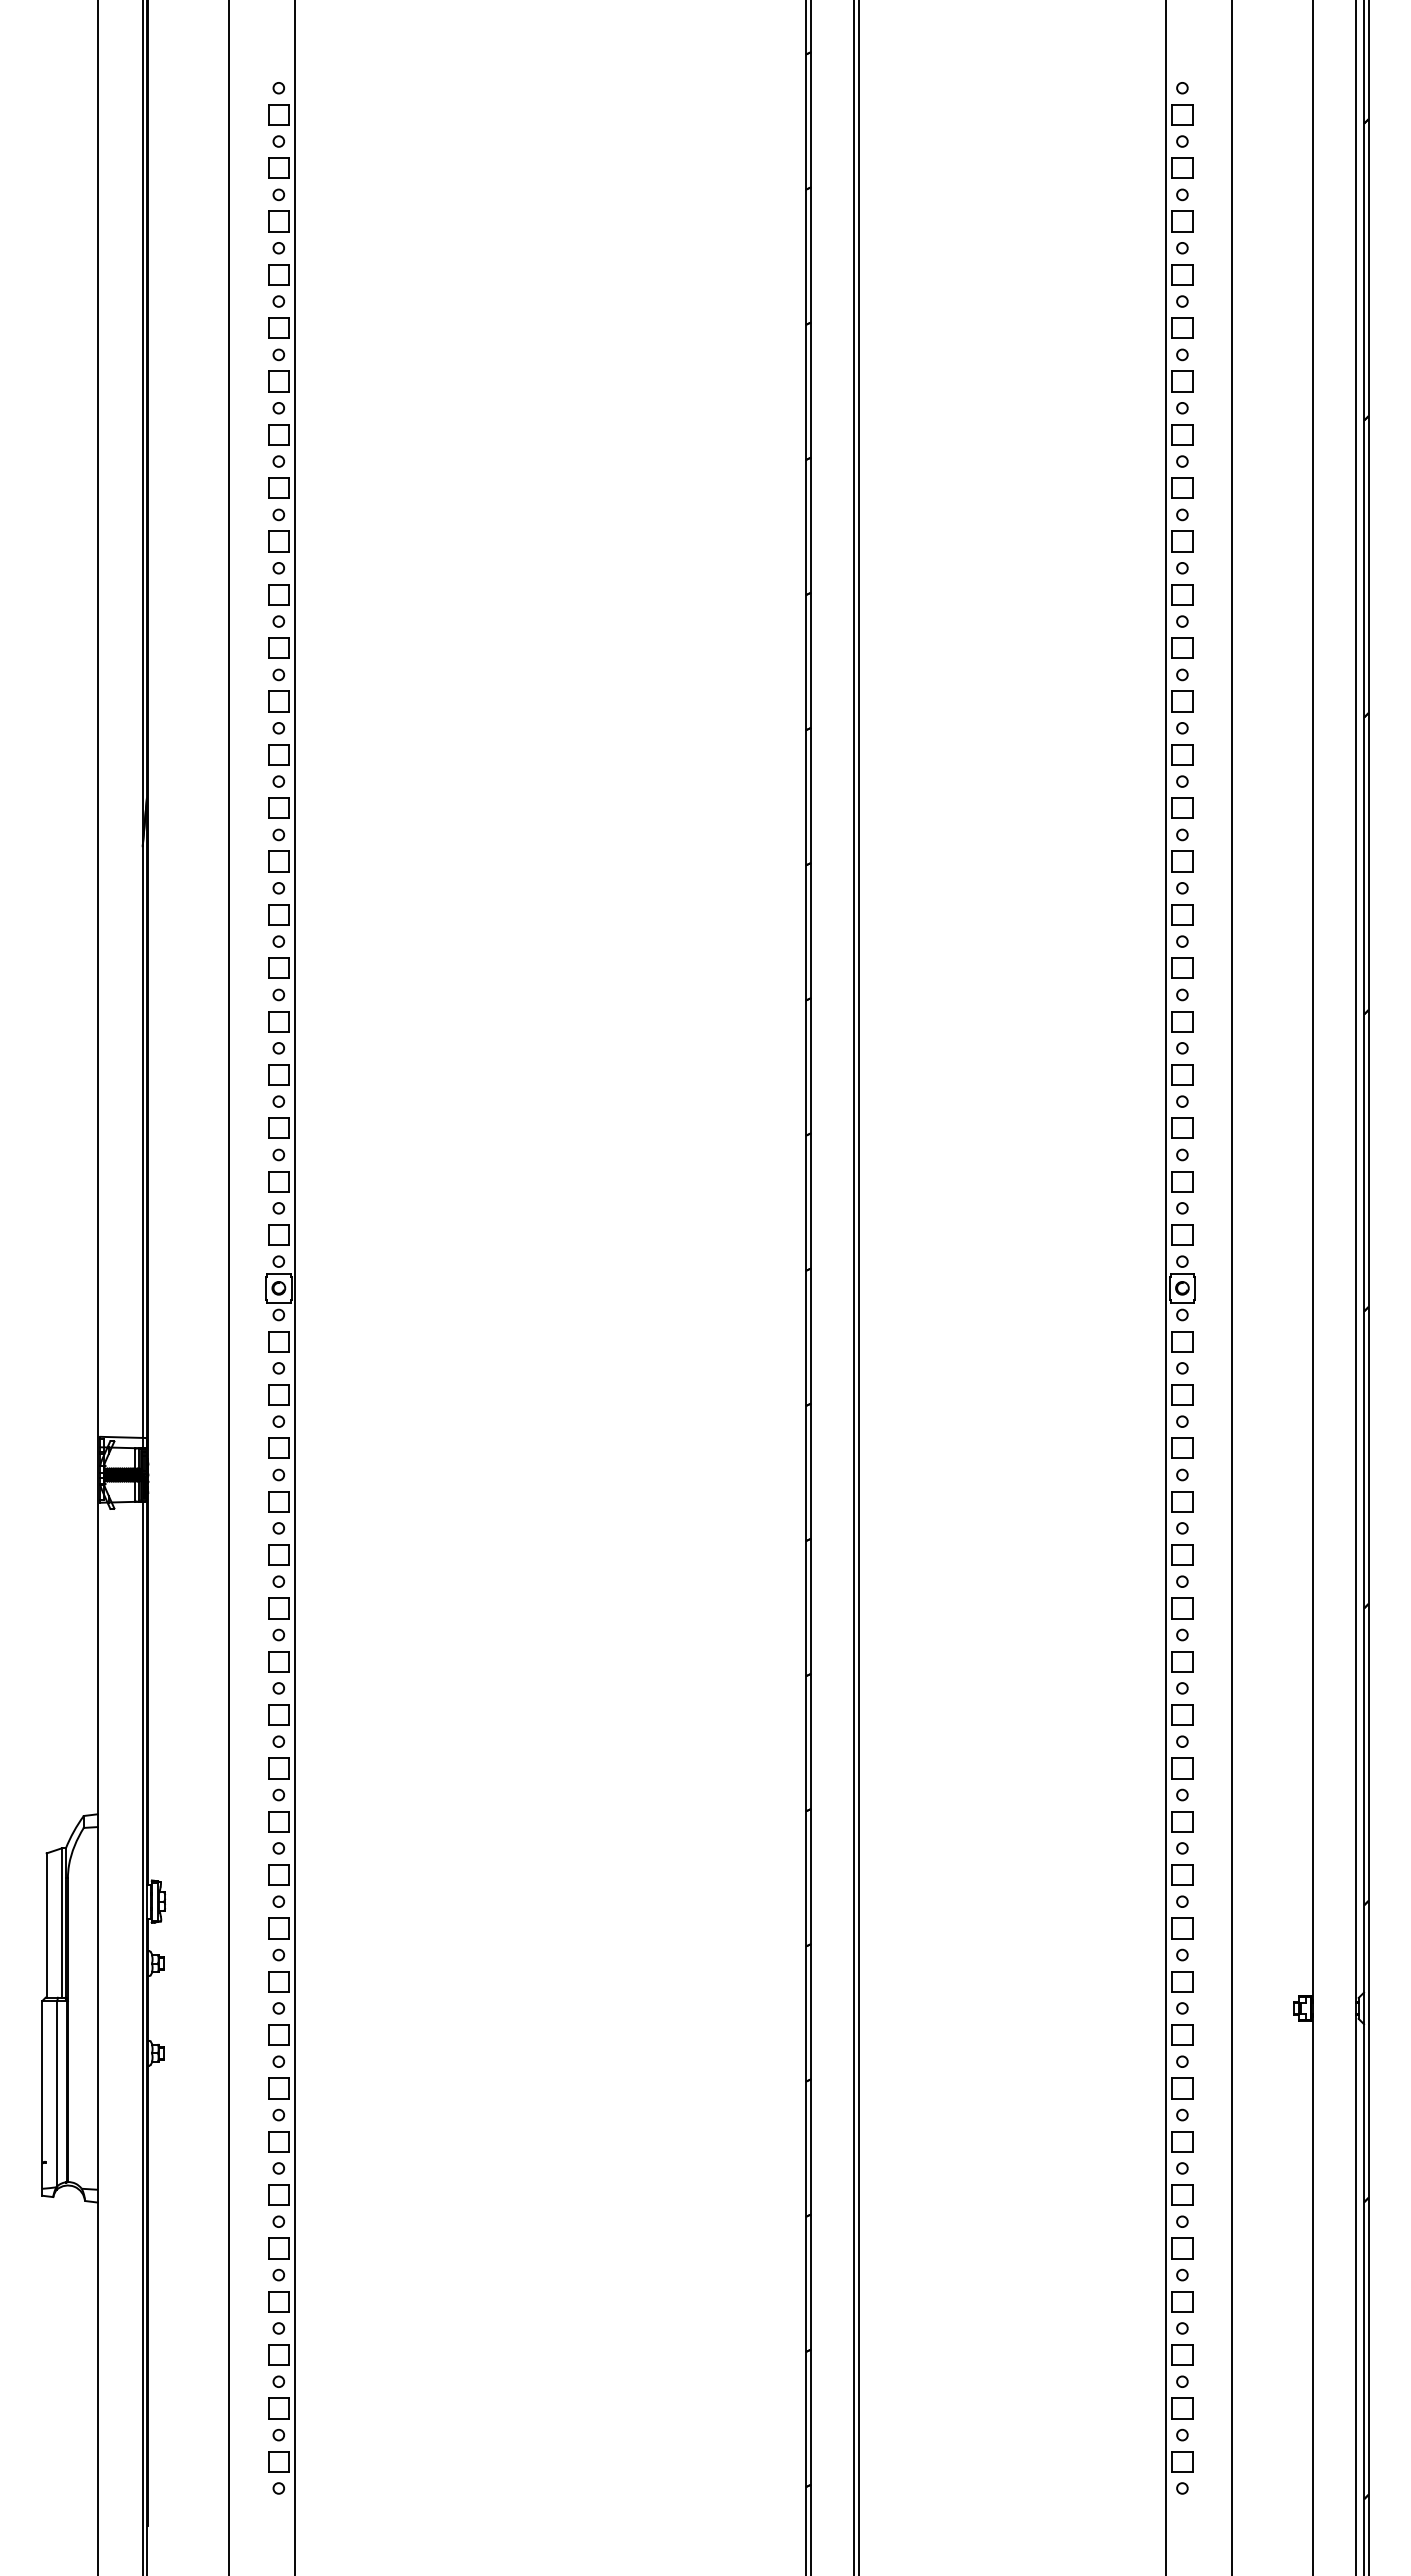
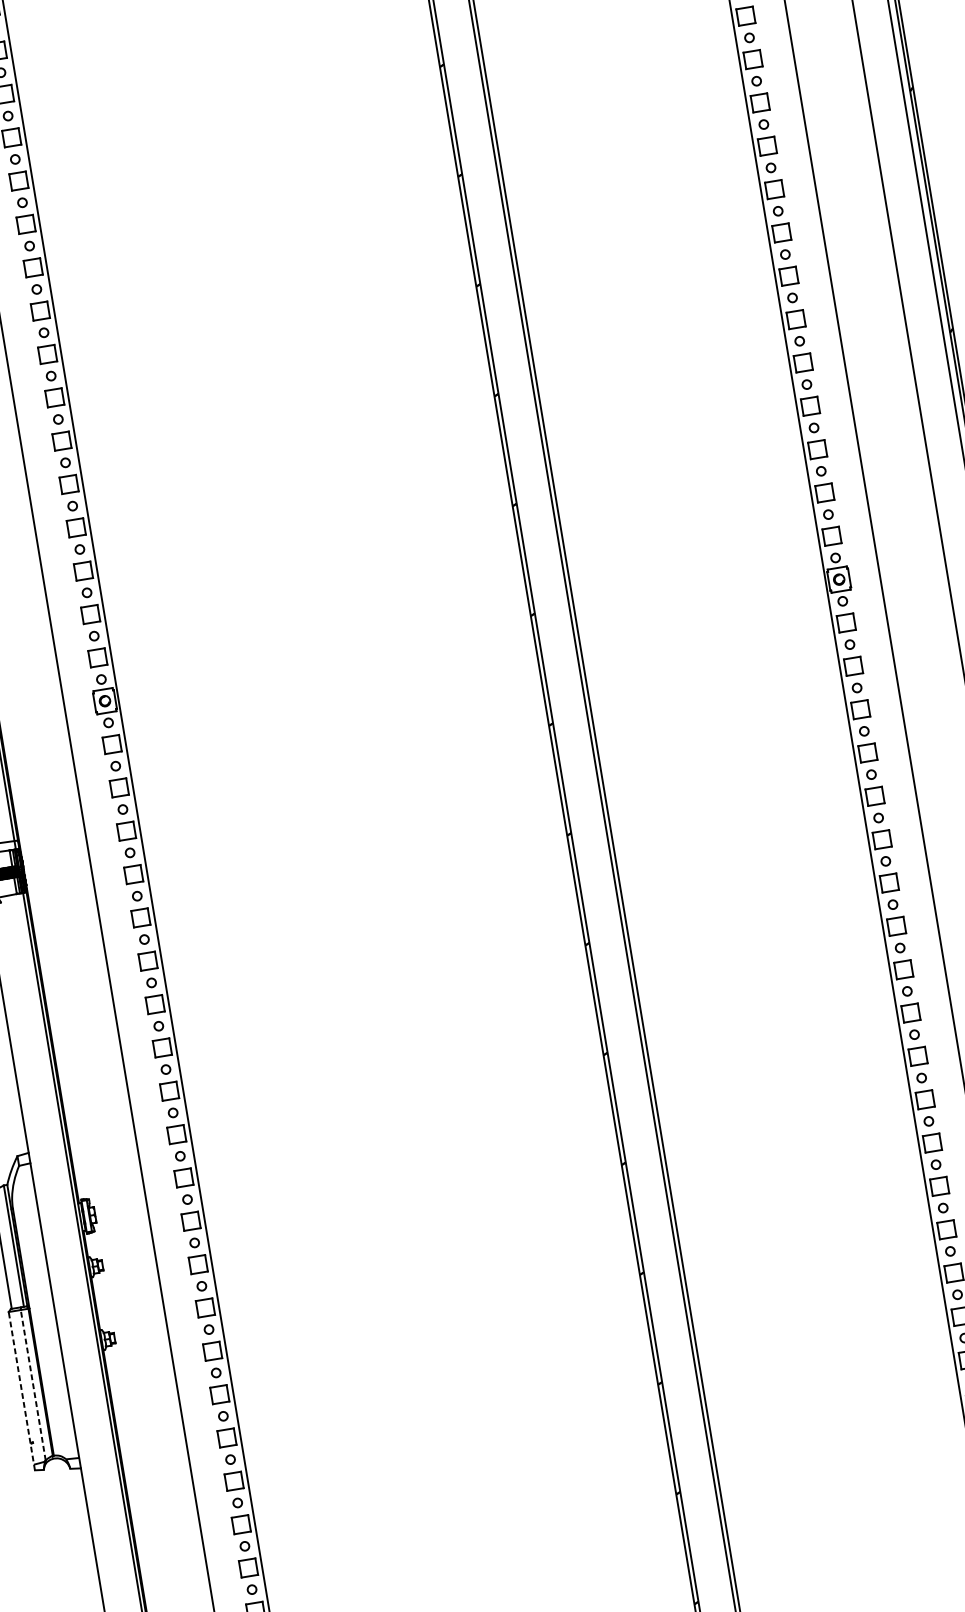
line: (57, 2093) -> (33, 1385), solid -> dashed
line: (42, 2097) -> (21, 1390), solid -> dashed

